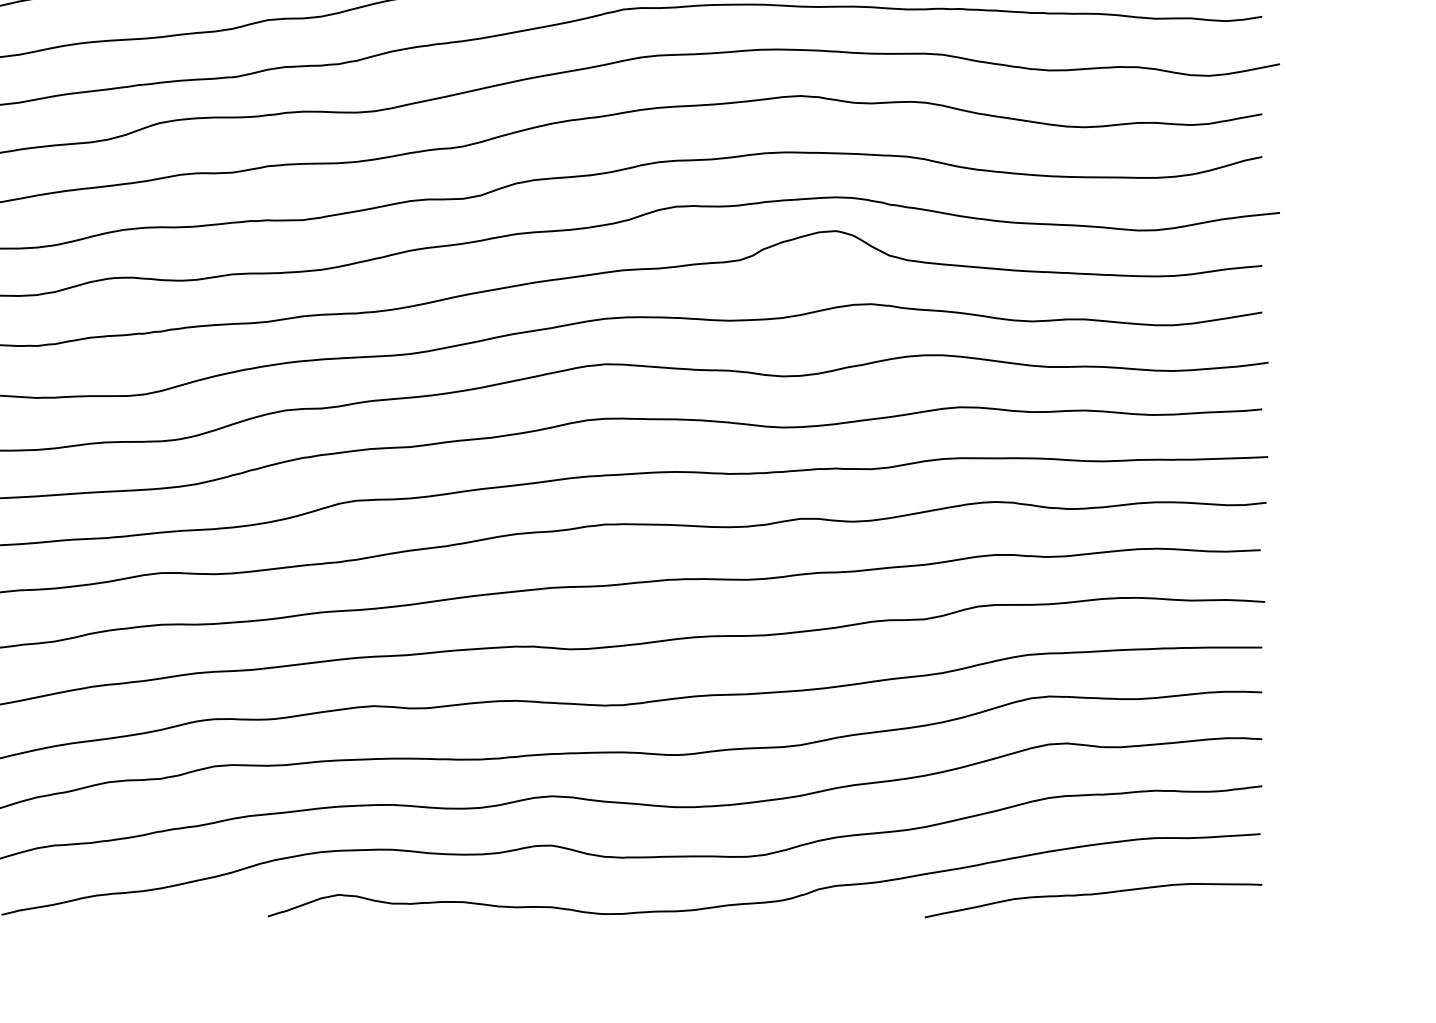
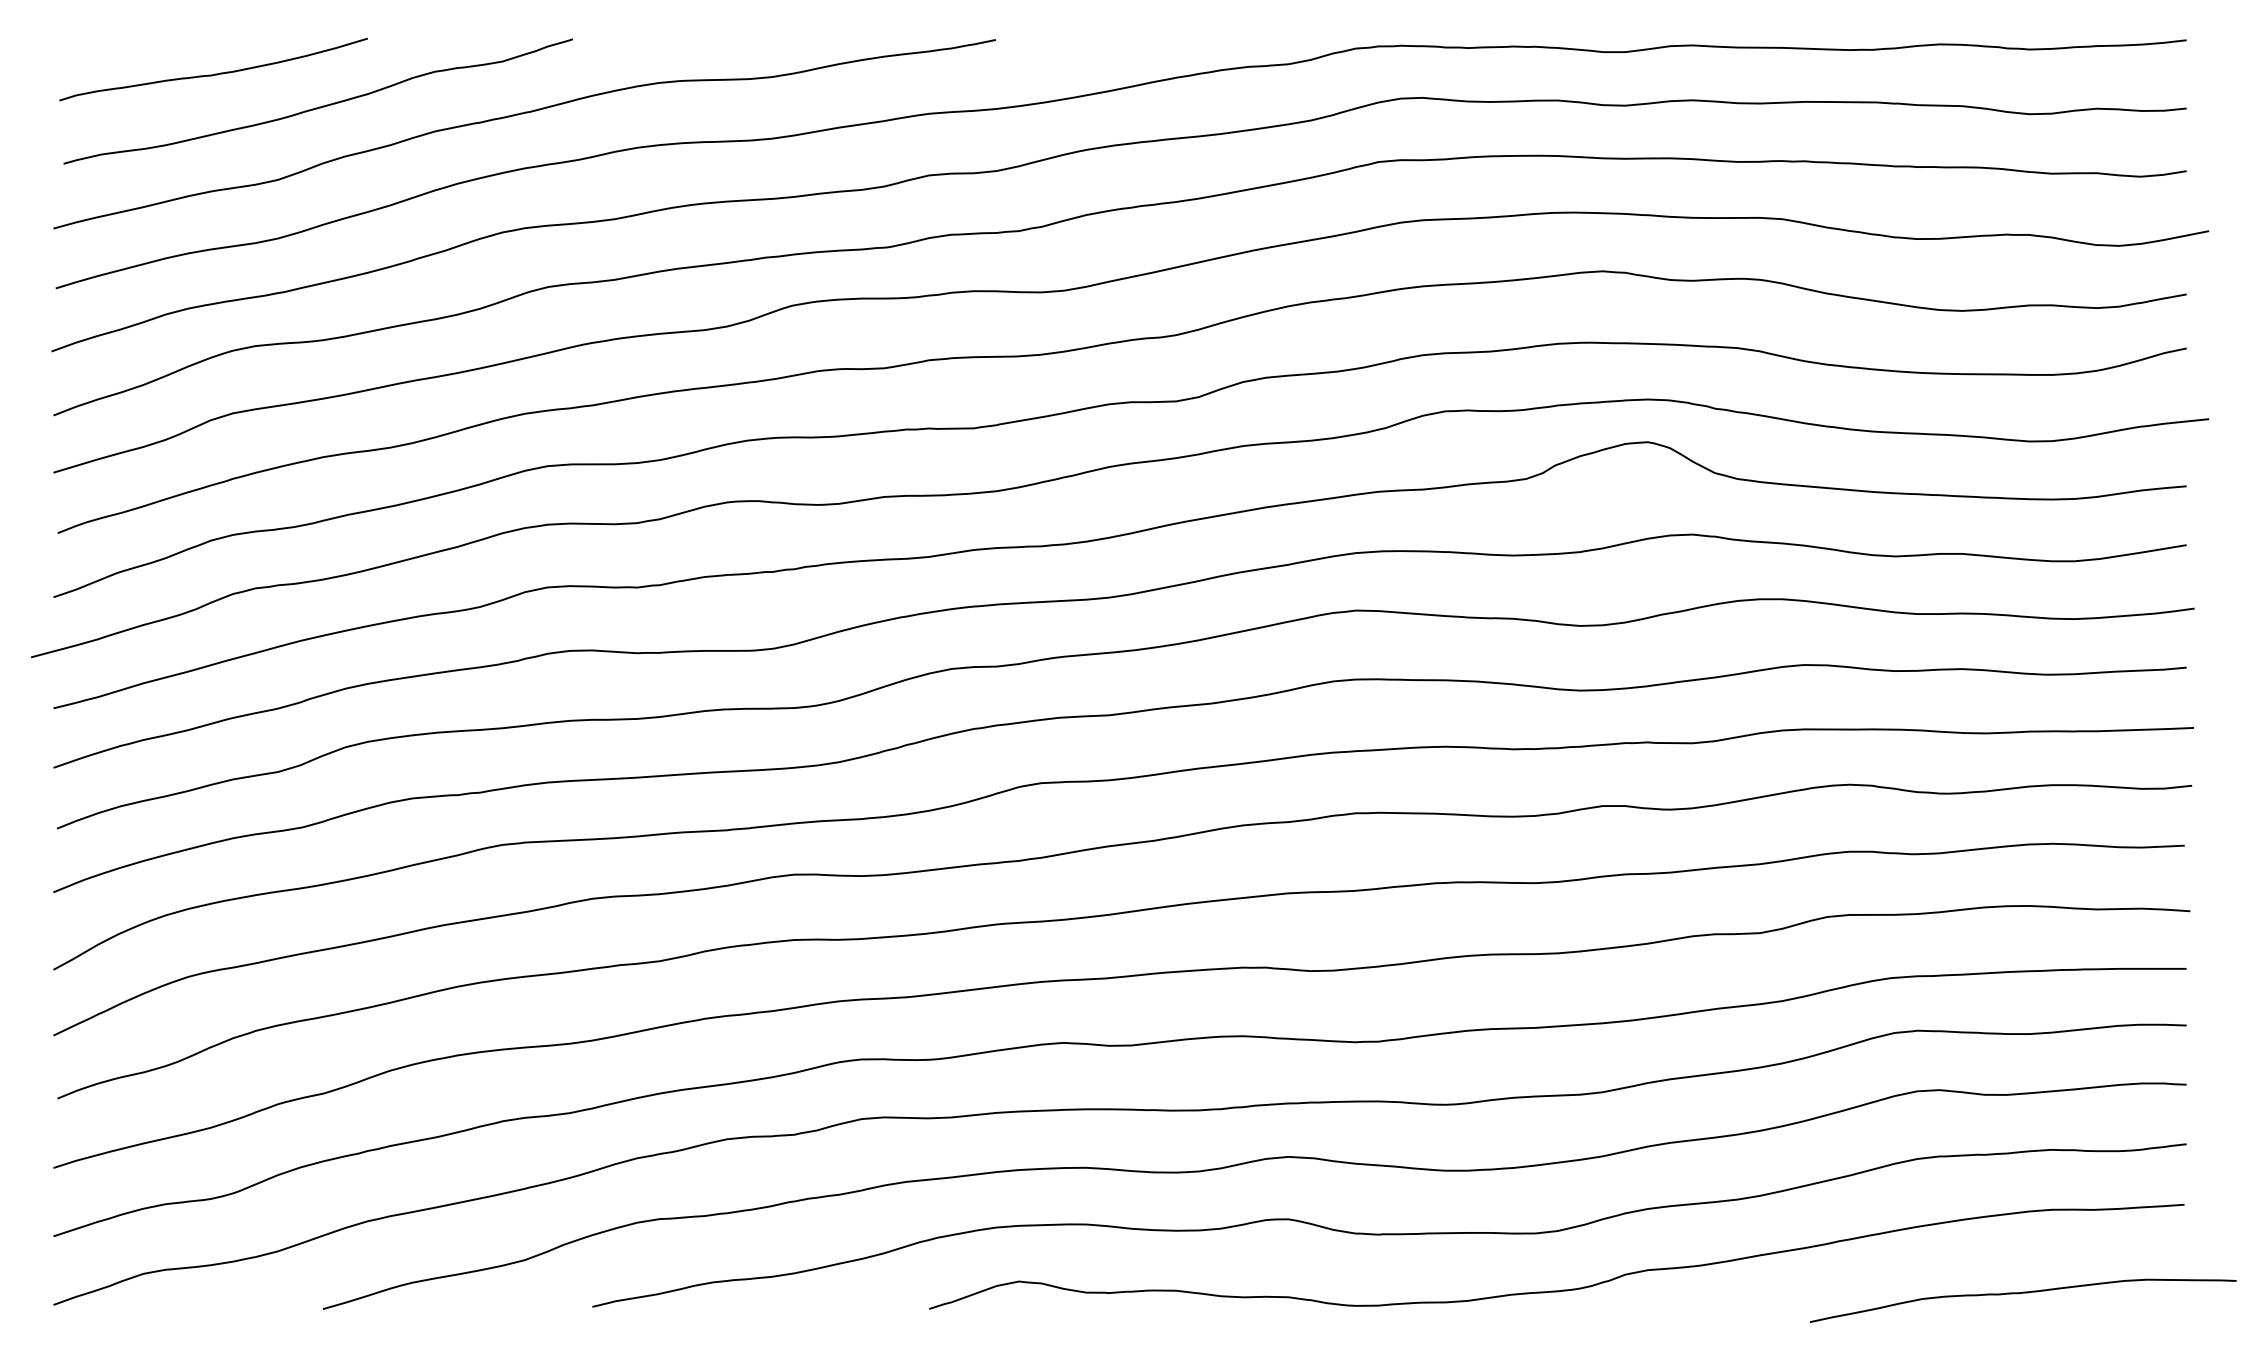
curve: (1093, 894) -> (2023, 1293), moved

